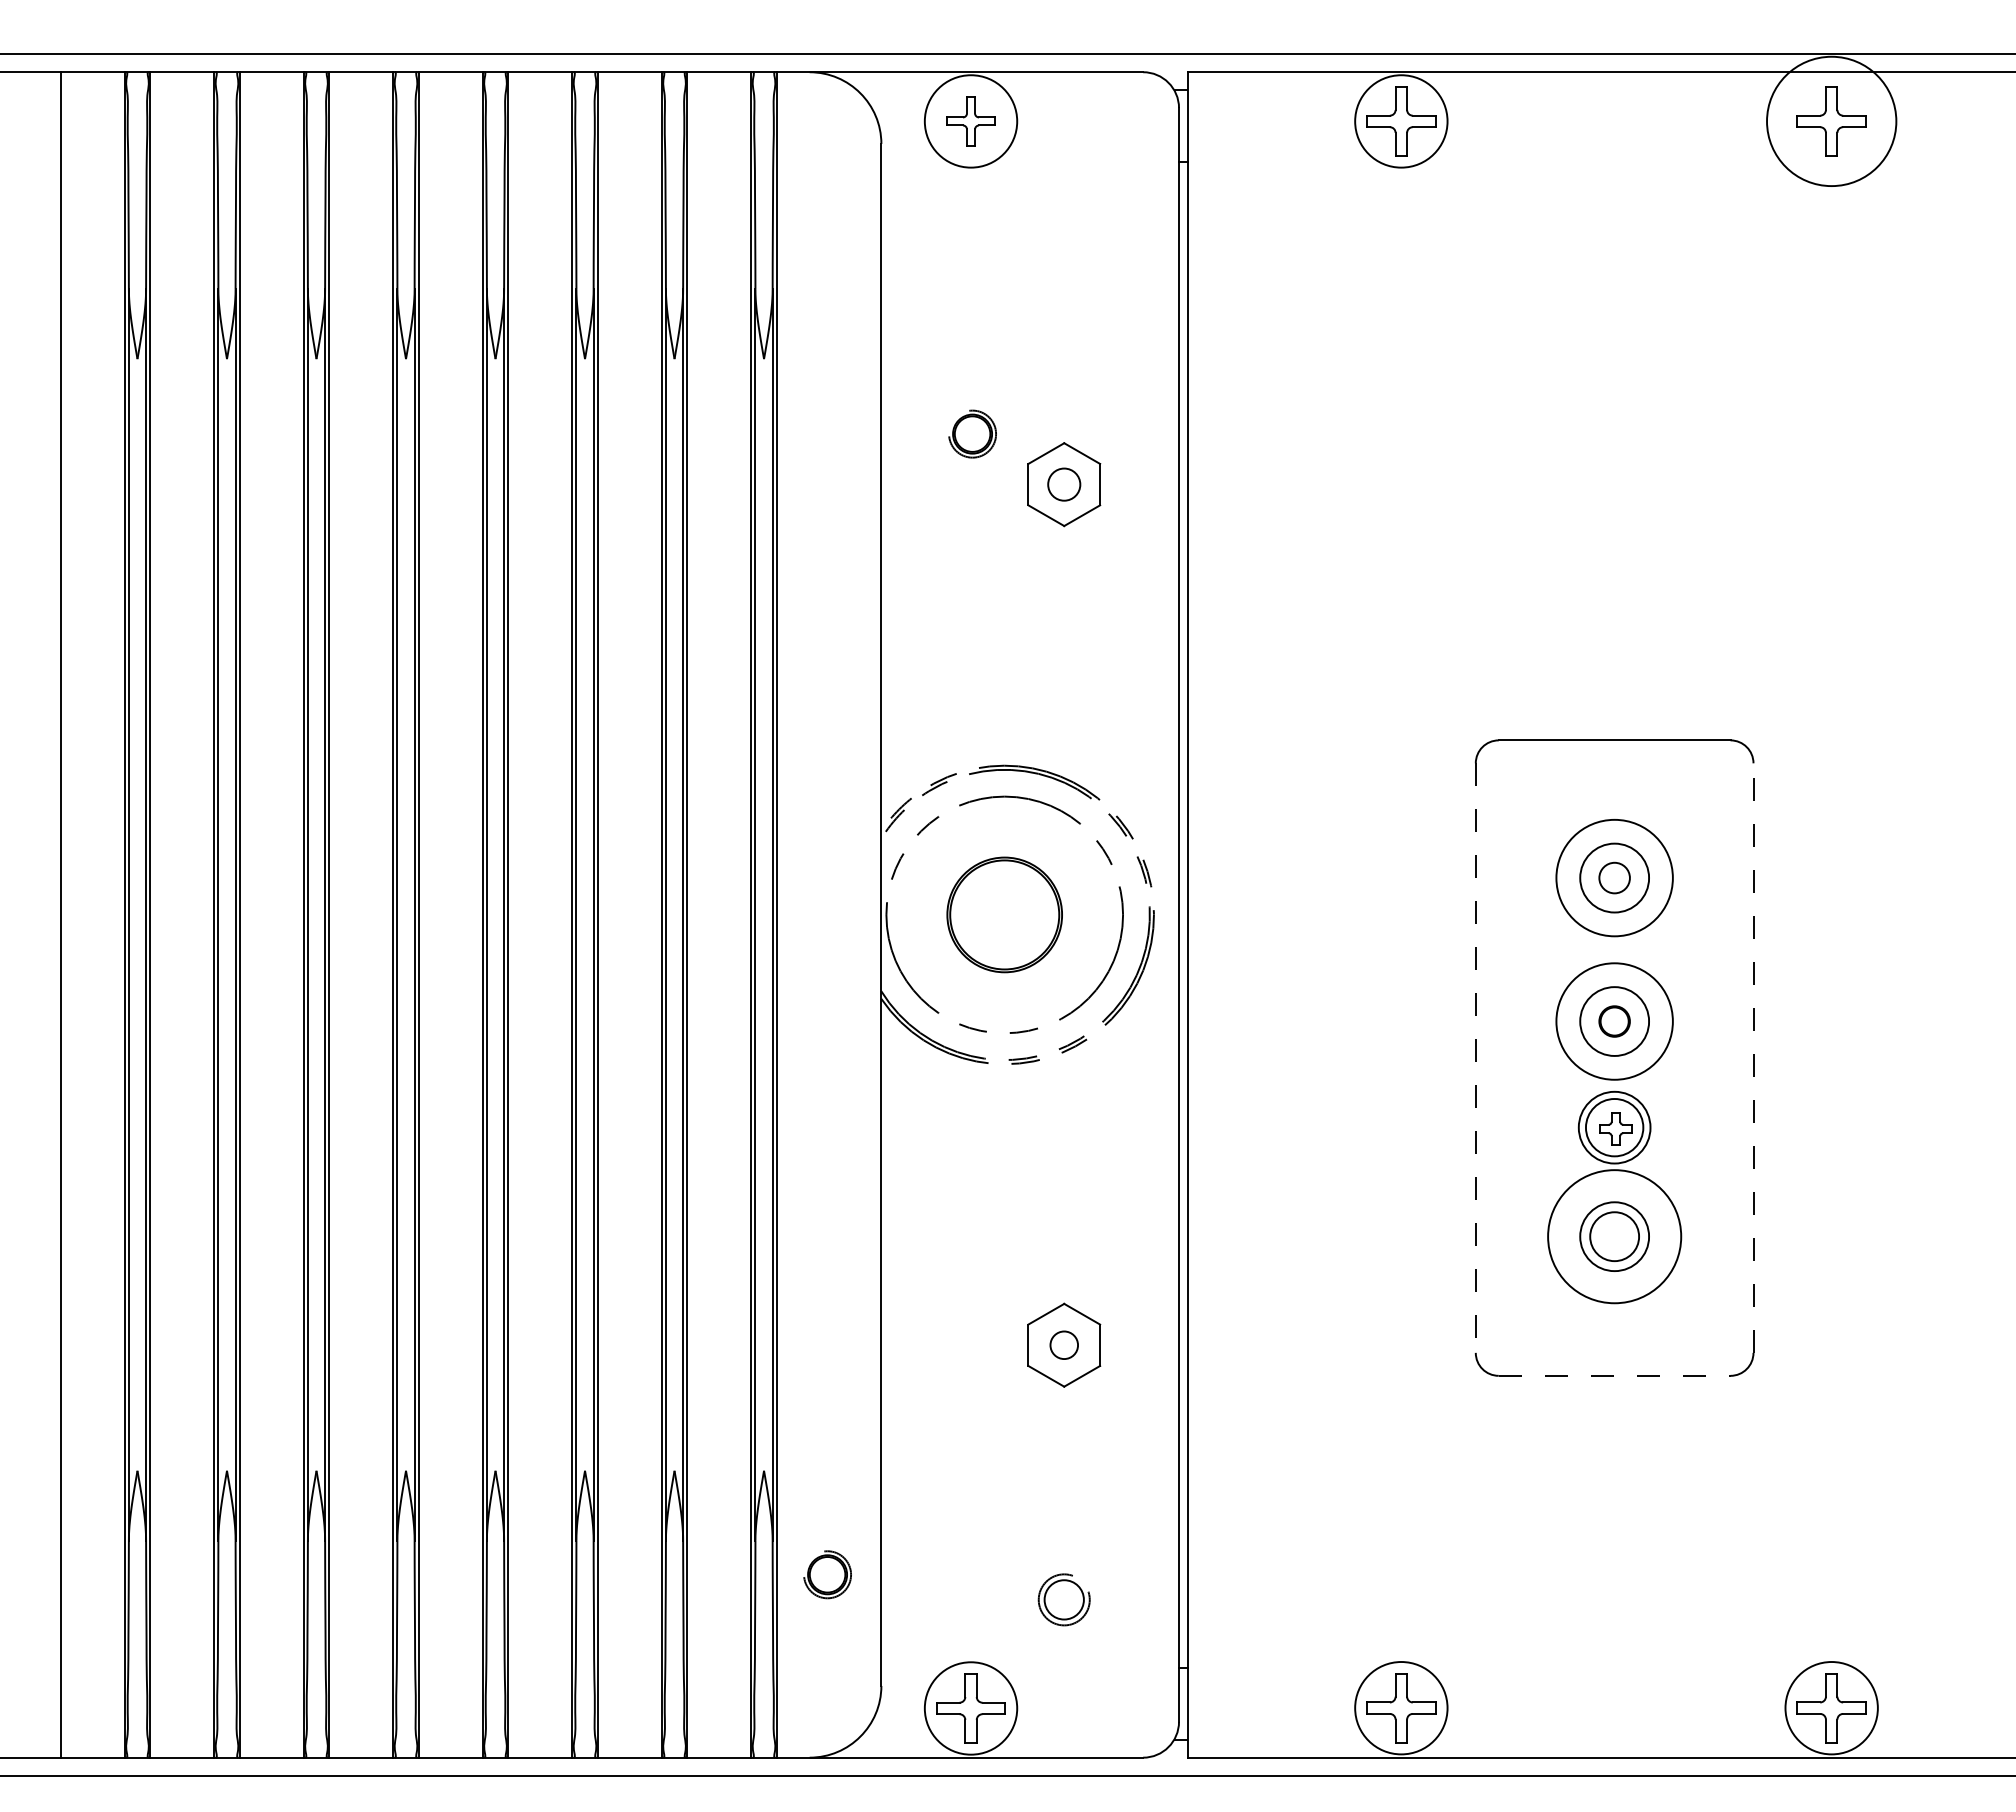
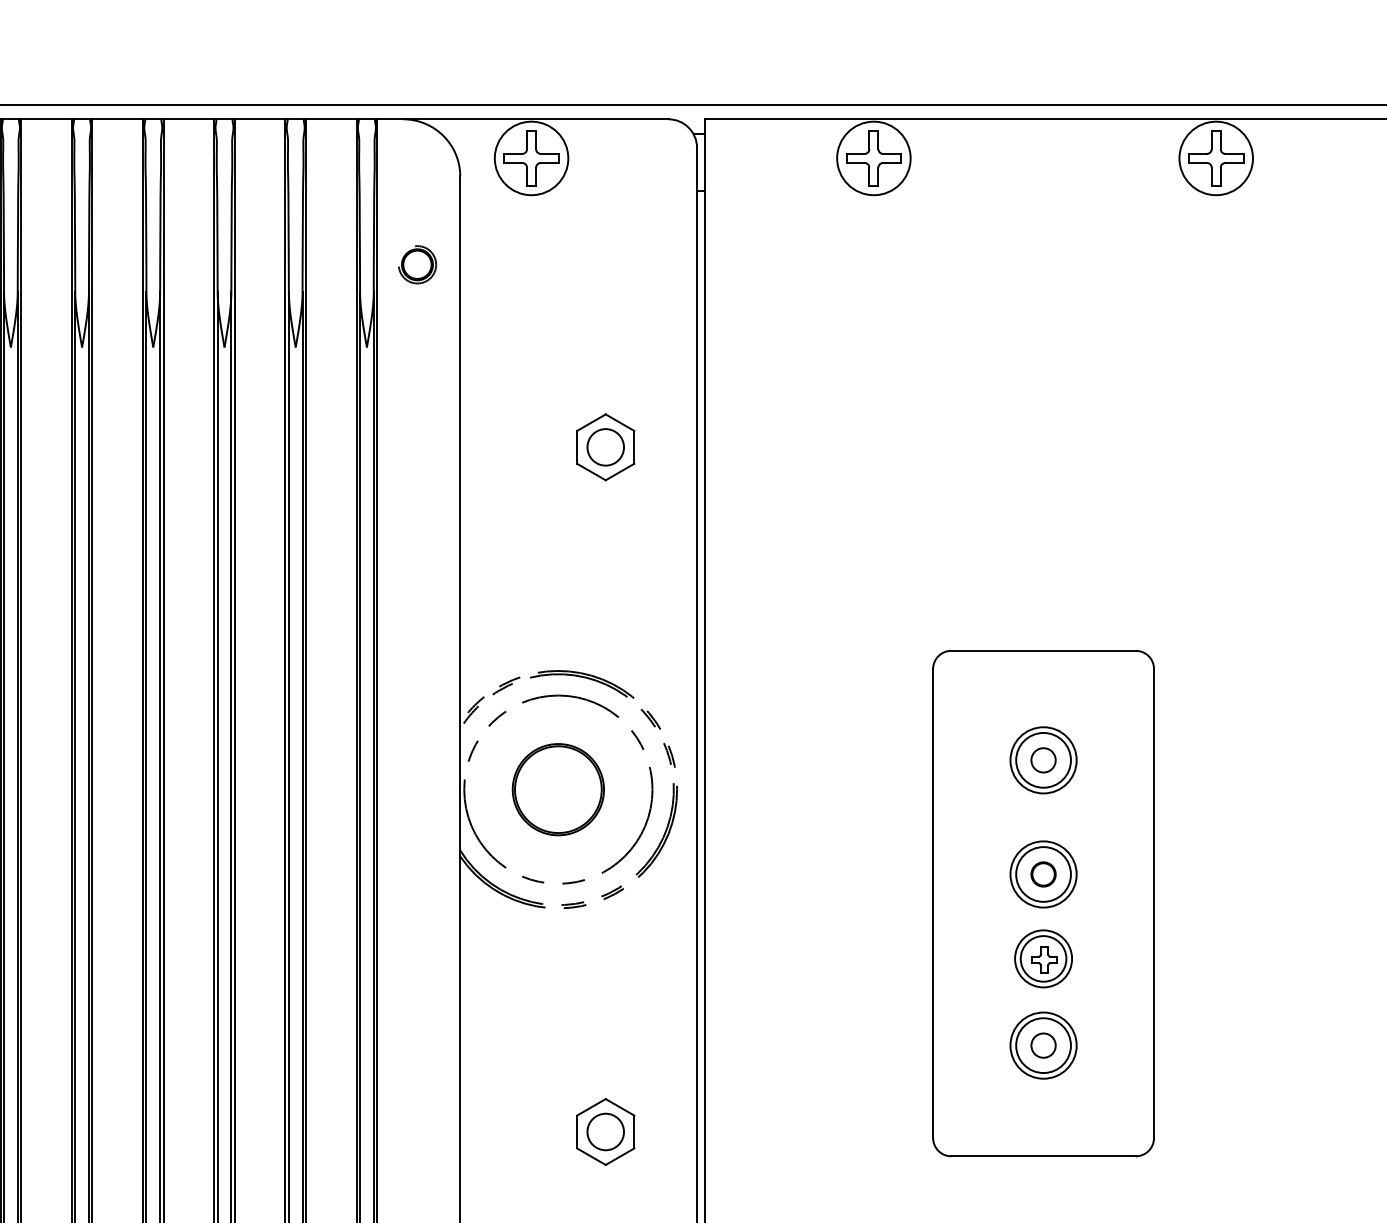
part: (970, 121) -> (531, 158), size x1.43
circle: (1831, 121) -> (1216, 158), size x0.71
part: (972, 433) -> (417, 264), moved
circle: (1064, 484) -> (605, 447), size x1.43
circle: (1614, 877) -> (1043, 759), size x0.71
circle: (1614, 1021) -> (1043, 874), size x0.71
line: (1475, 1058) -> (932, 903), dashed -> solid
line: (1753, 1058) -> (1154, 903), dashed -> solid
circle: (1614, 1236) -> (1043, 1045), size x0.62
circle: (1614, 1236) -> (1043, 1045), size x0.62
circle: (1064, 1345) -> (605, 1132), size x1.67
line: (1614, 1375) -> (1043, 1156), dashed -> solid

